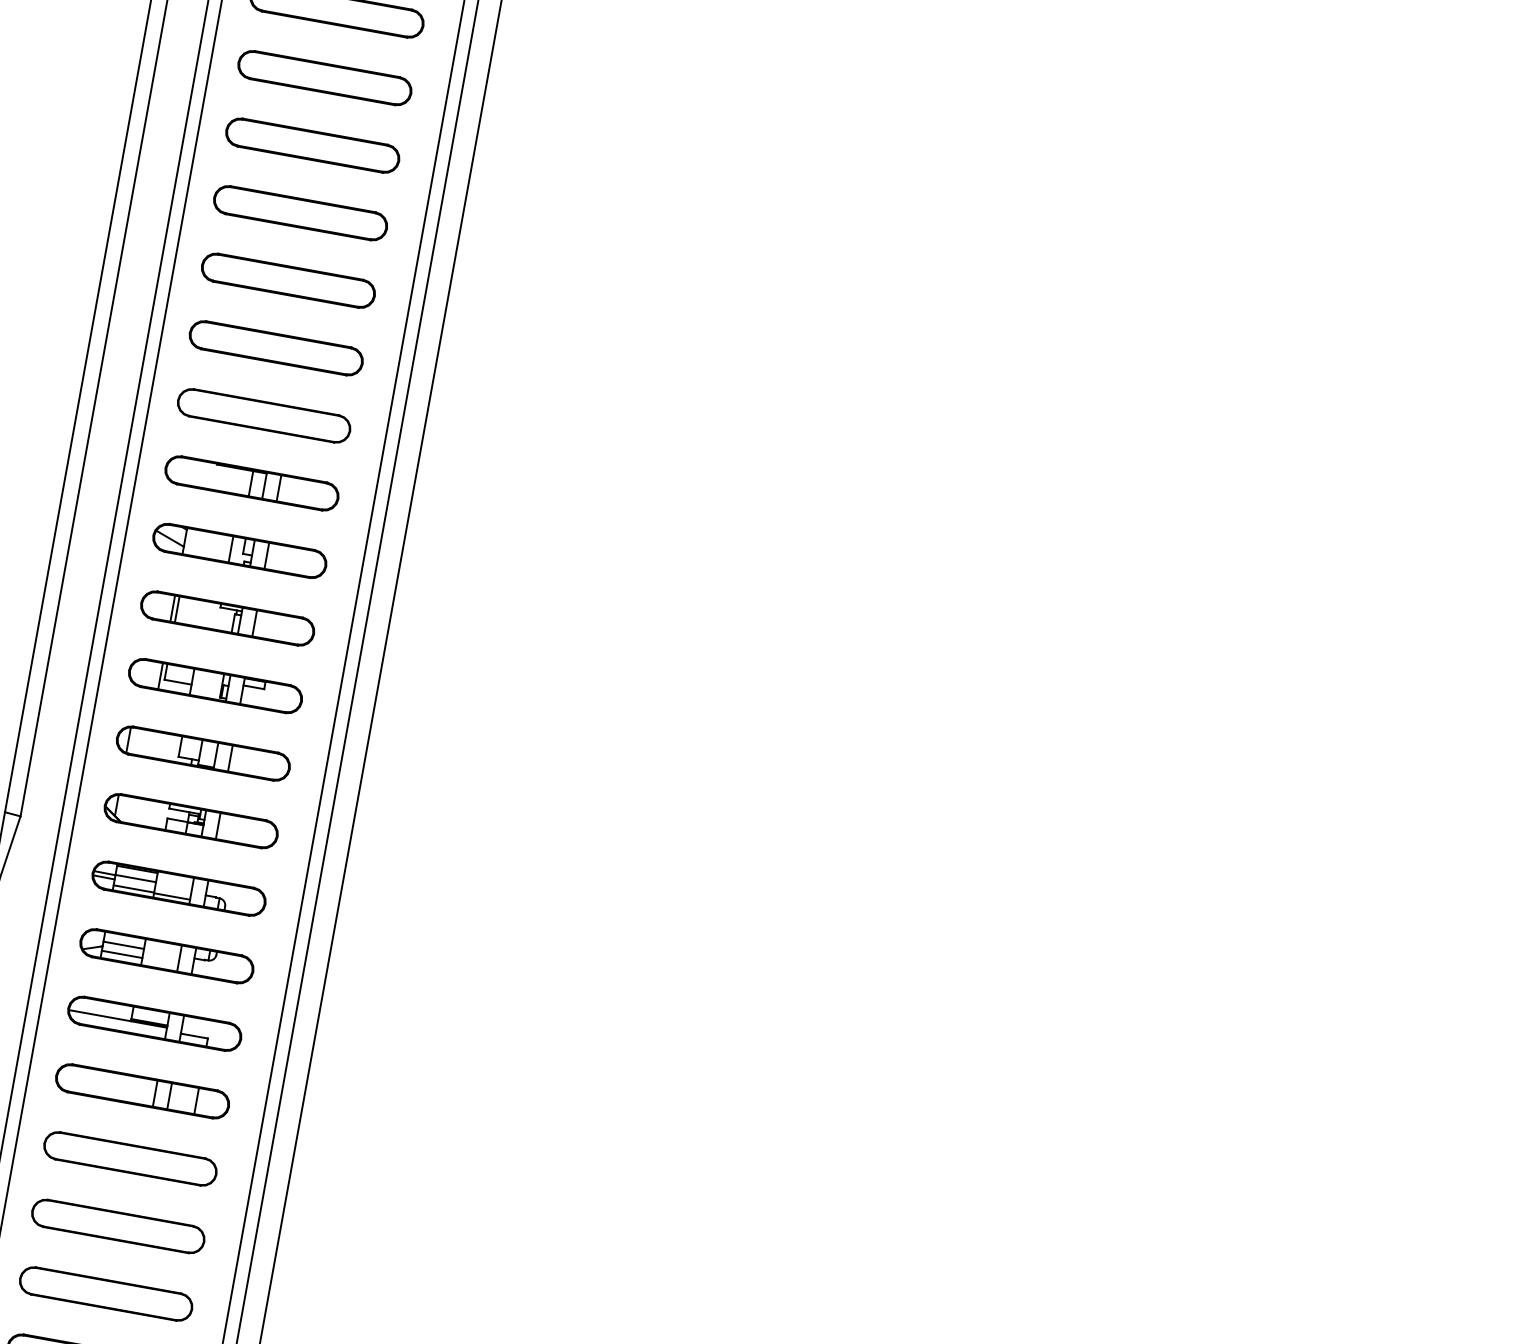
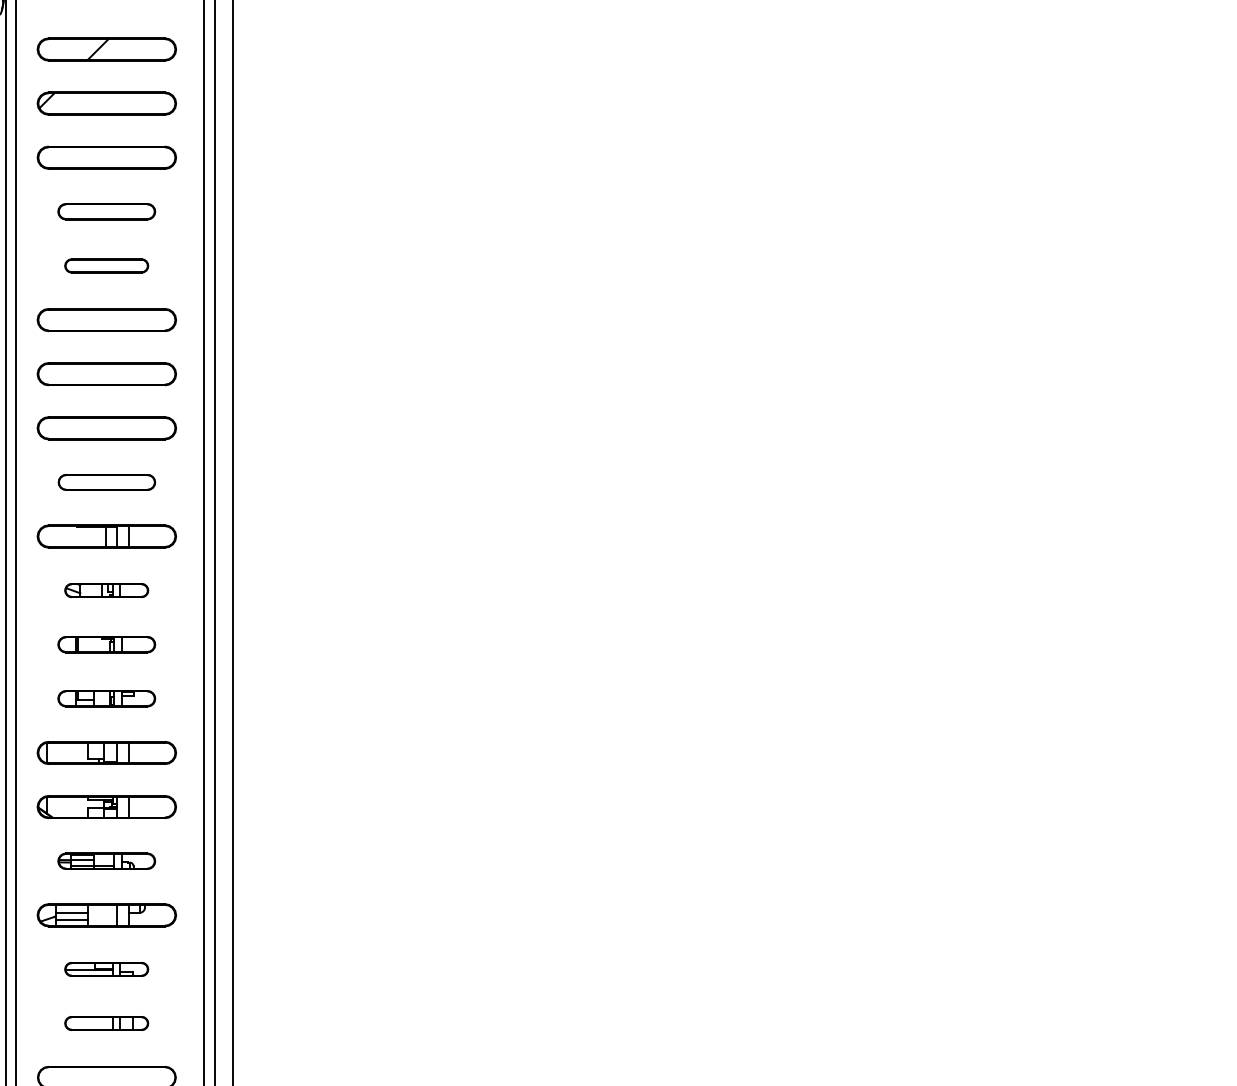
part: (324, 77) -> (106, 211), size x0.7
part: (312, 145) -> (106, 265), size x0.6
part: (263, 415) -> (106, 482), size x0.7
part: (239, 550) -> (106, 590), size x0.6
part: (227, 618) -> (106, 644), size x0.7
part: (215, 685) -> (106, 698), size x0.7
part: (178, 889) -> (106, 861), size x0.7
part: (154, 1023) -> (106, 969), size x0.6
part: (142, 1091) -> (106, 1023), size x0.6

